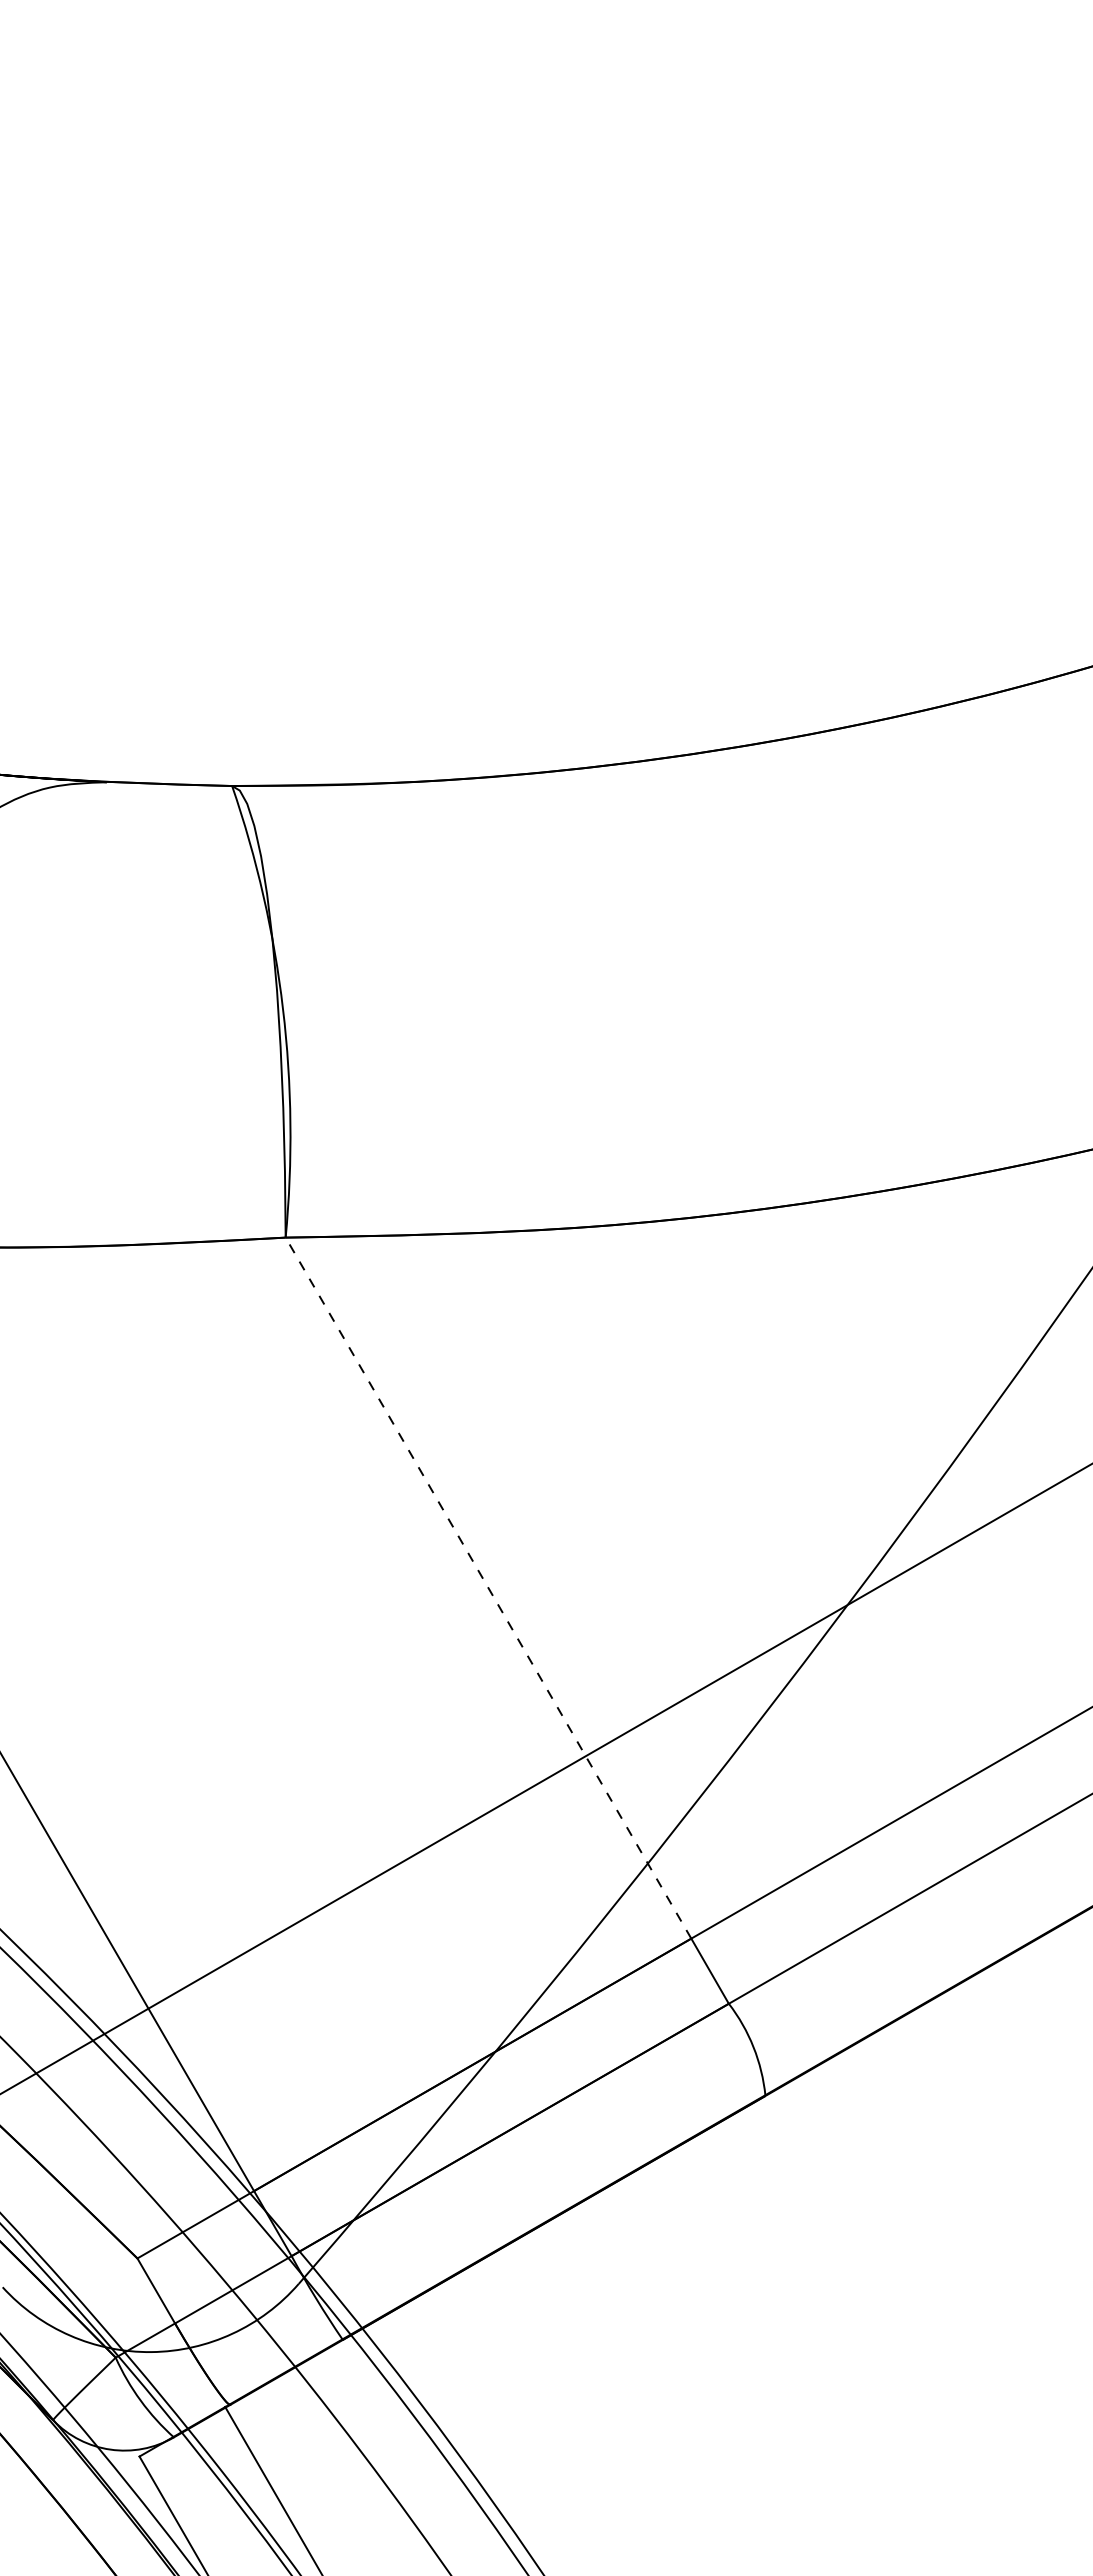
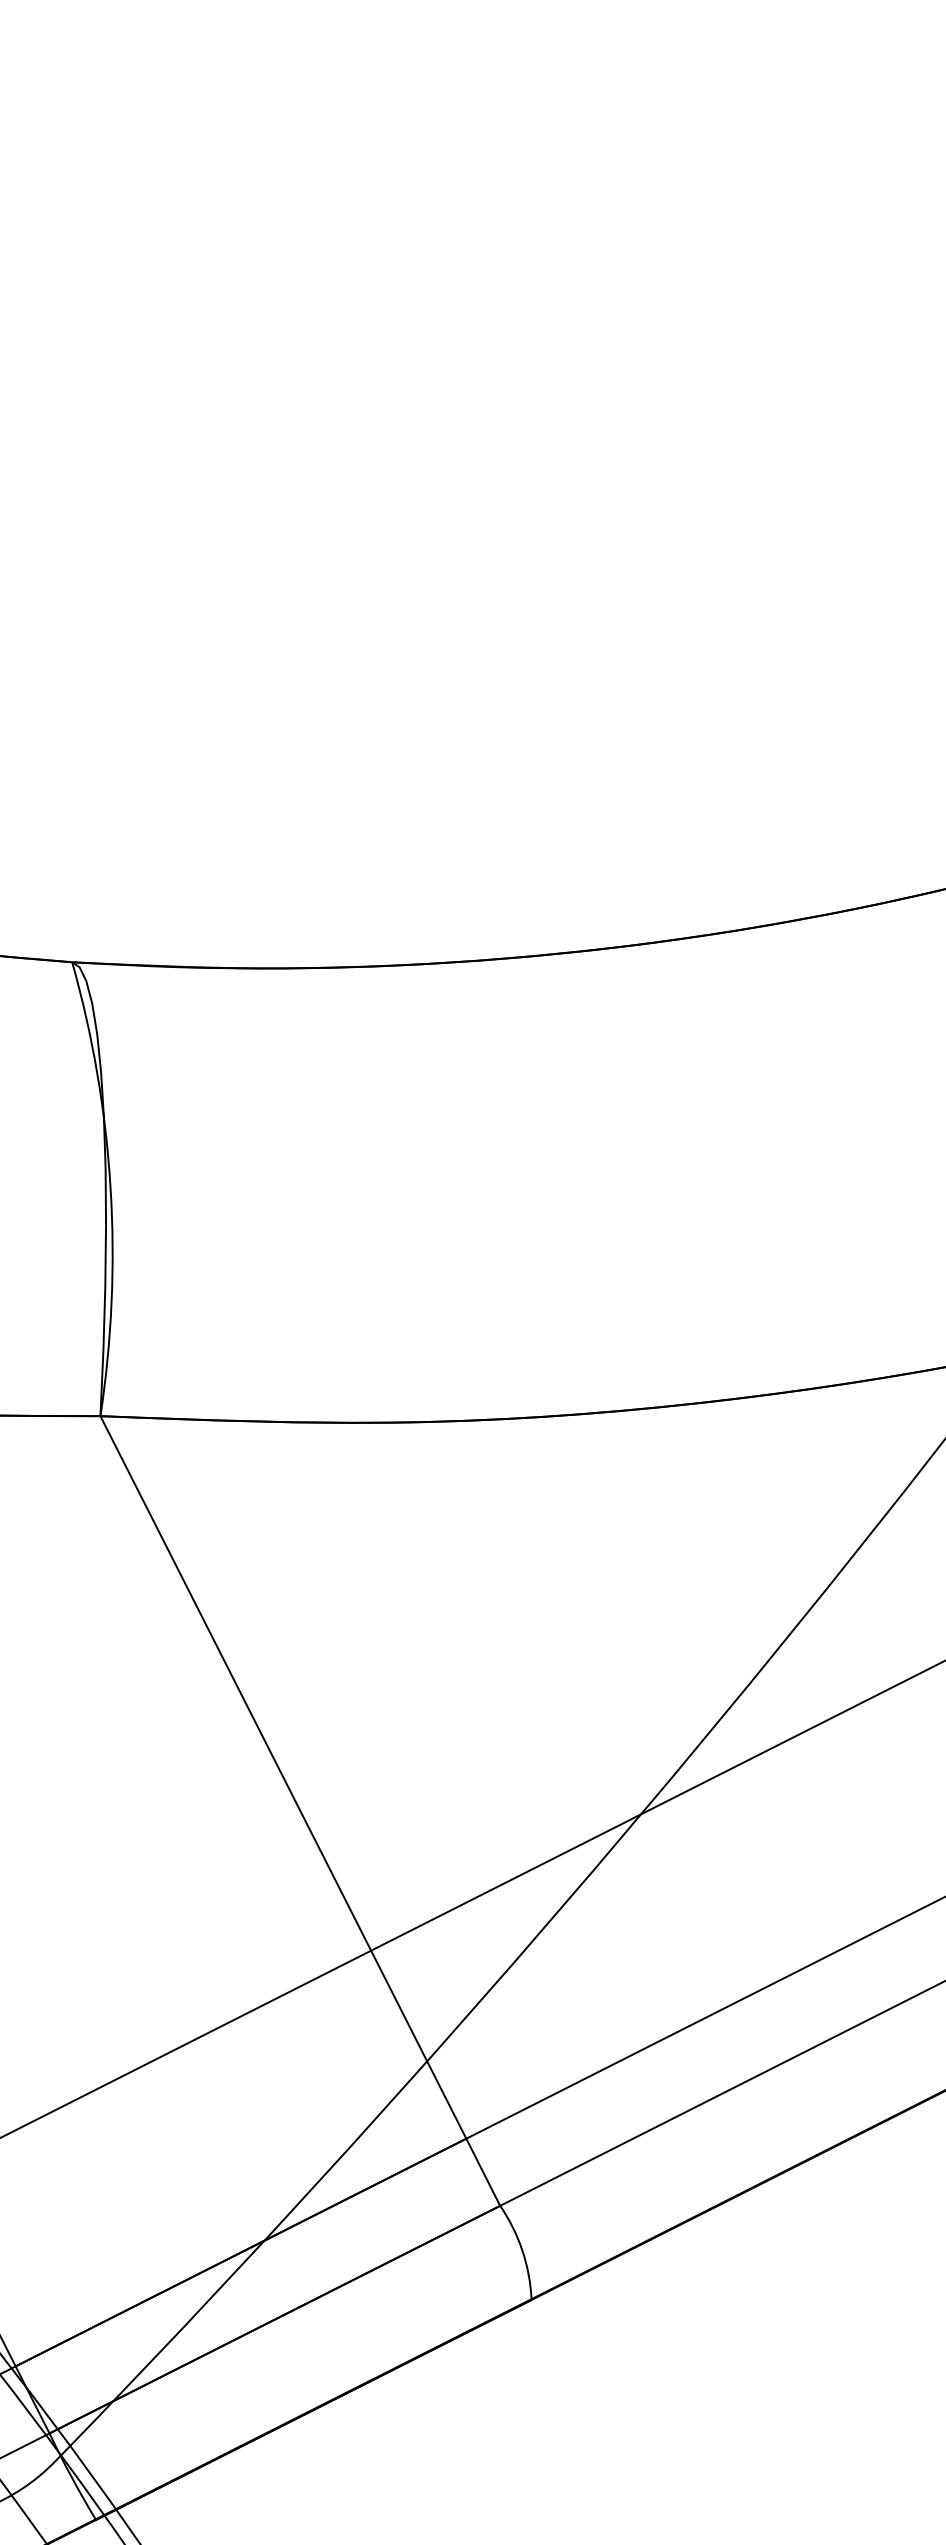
line: (488, 1588) -> (283, 1777), dashed -> solid

